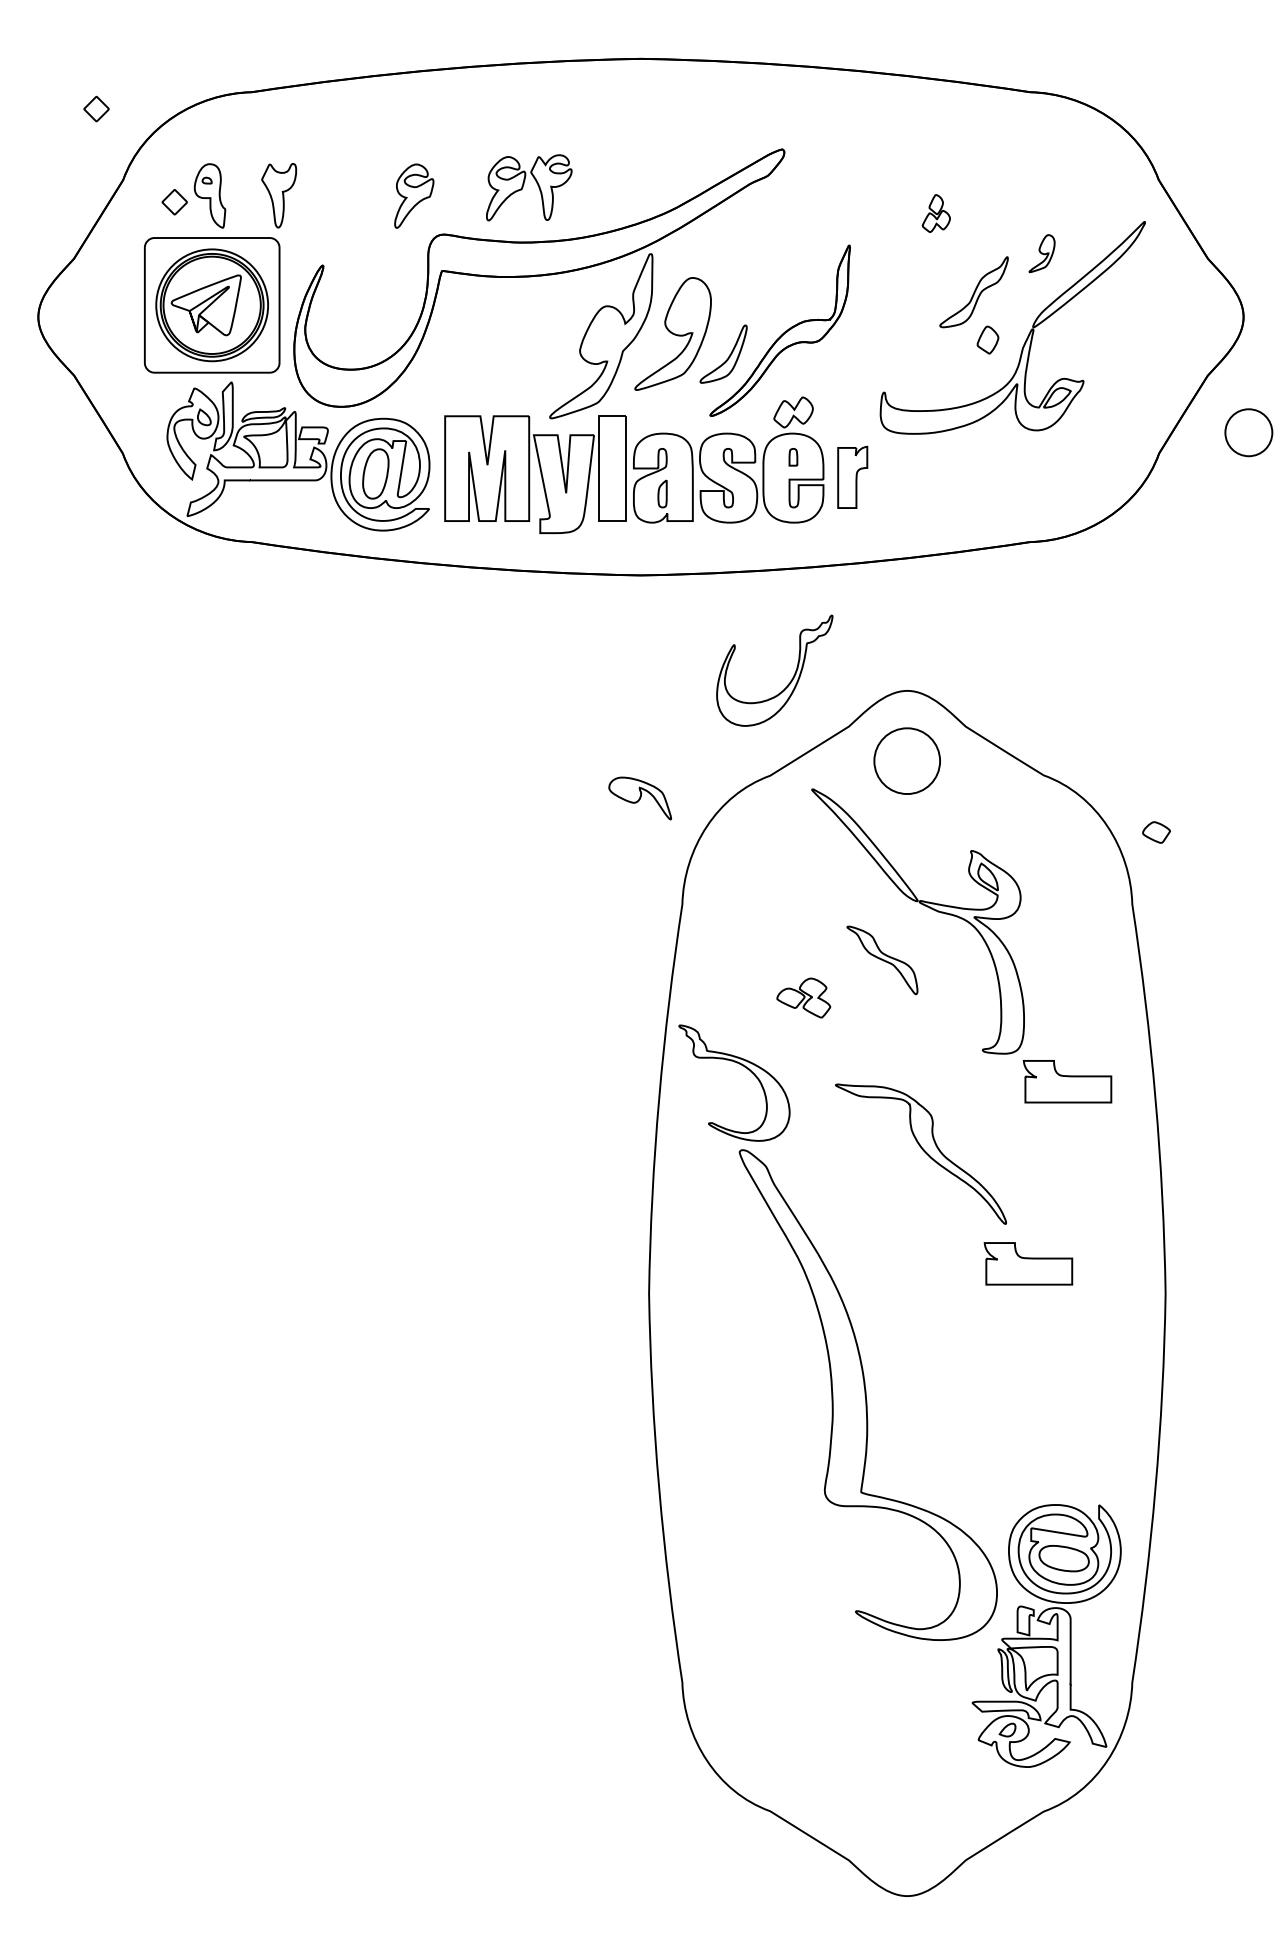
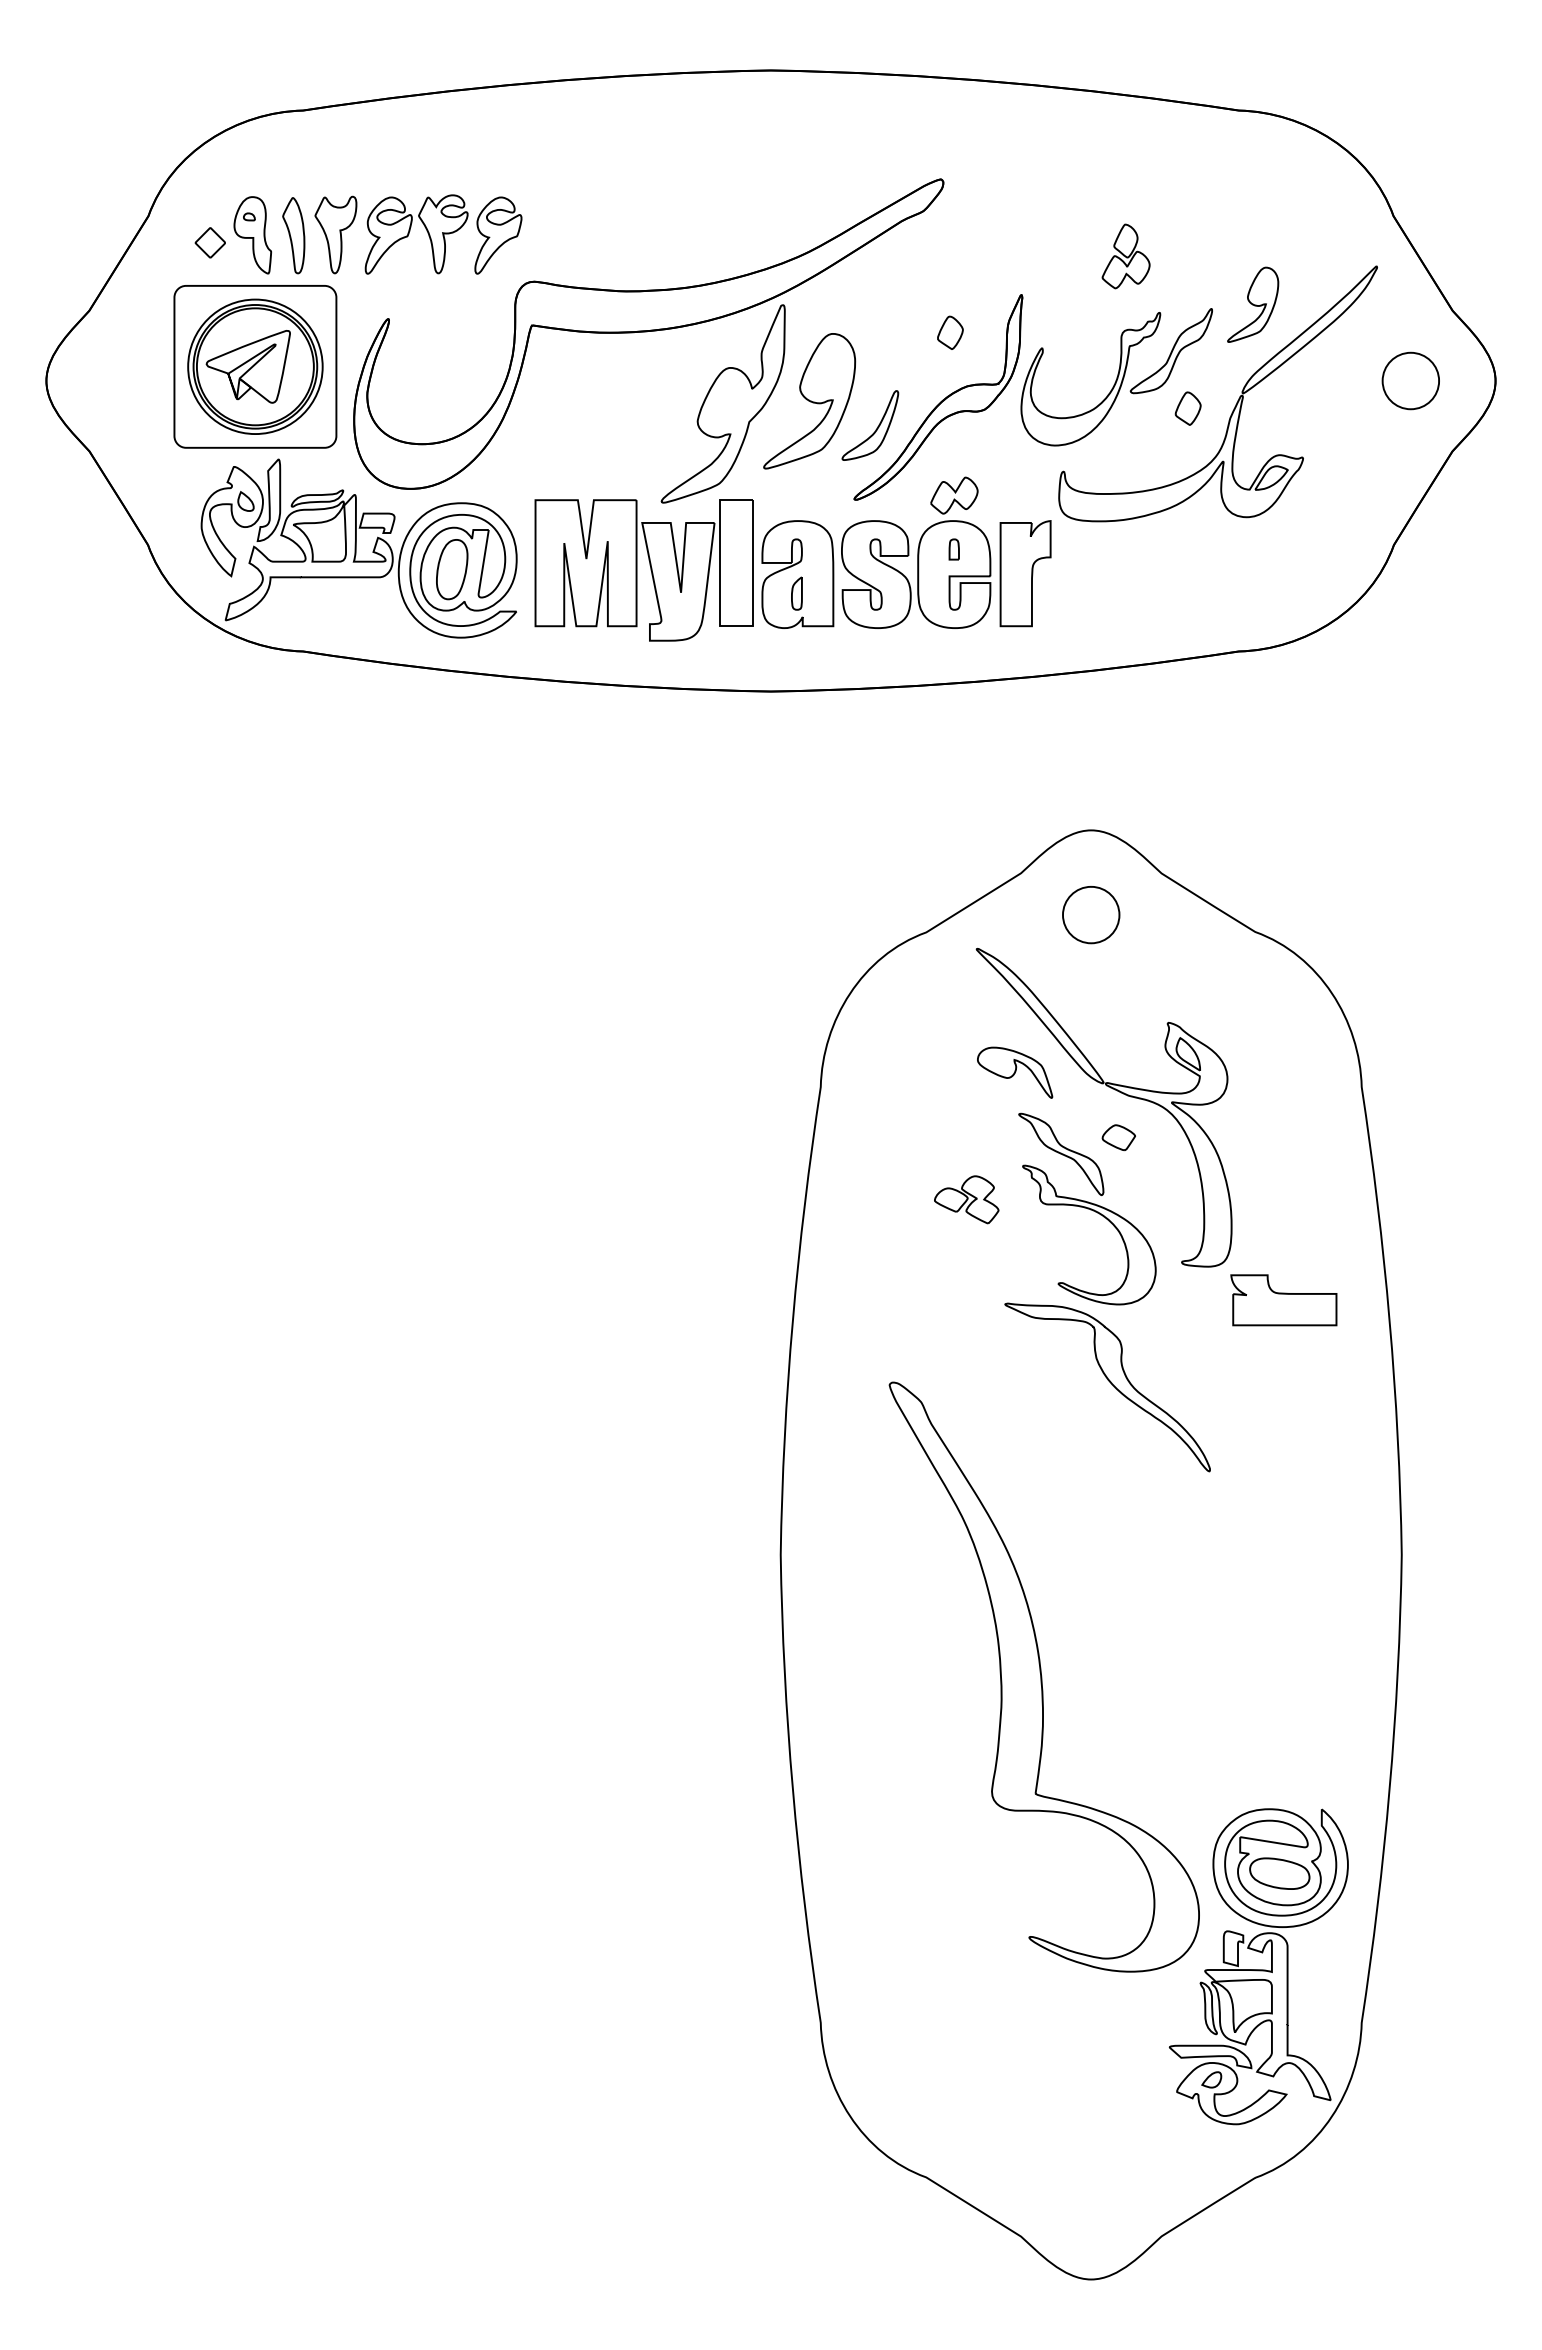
part: (95, 108) -> (115, 130), removed
part: (524, 185) -> (410, 231), moved
part: (243, 196) -> (293, 235), added
part: (935, 213) -> (1125, 256), size x1.43
part: (1042, 253) -> (1253, 304), size x1.67
part: (790, 276) -> (950, 332), added
part: (1248, 432) -> (1410, 380), moved
part: (852, 477) -> (1025, 573), size x1.43
part: (788, 683) -> (1107, 394), moved
part: (907, 761) -> (1091, 915), size x0.71
part: (640, 798) -> (1015, 1072), moved
part: (1156, 832) -> (1118, 1137), moved
part: (743, 1066) -> (1100, 1215), moved
part: (1028, 1264) -> (1236, 1519), removed

